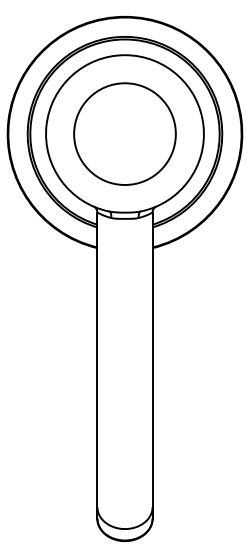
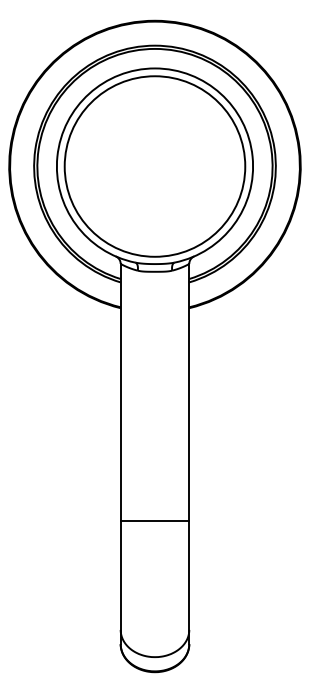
circle: (124, 134) -> (154, 166), size x1.43
line: (124, 419) -> (154, 521), added

